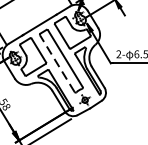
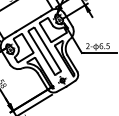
line: (57, 64) -> (41, 53), dashed -> solid

